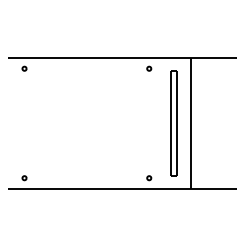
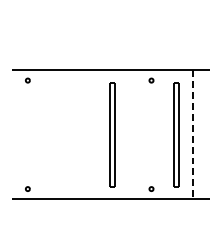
part: (109, 123) -> (112, 134), added
line: (191, 123) -> (193, 134), solid -> dashed

